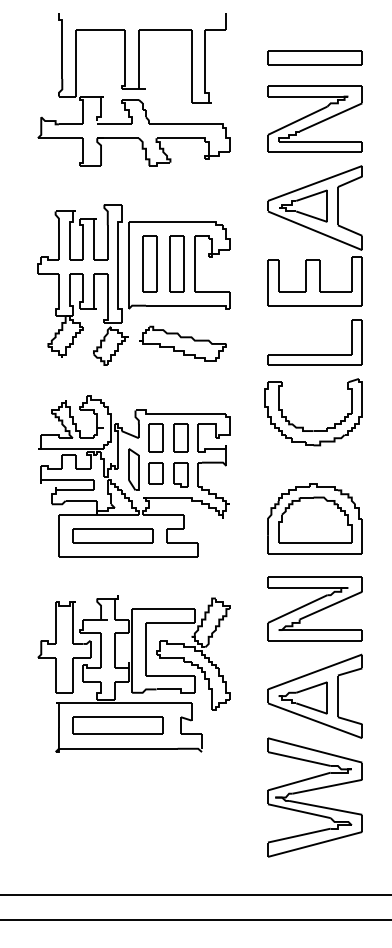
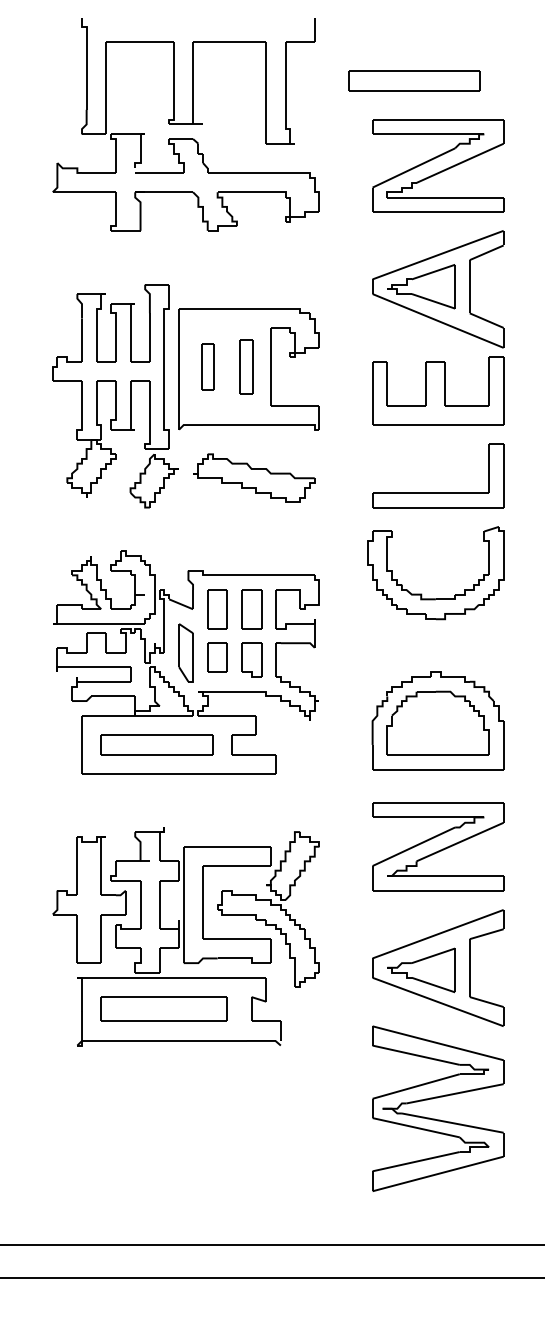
part: (314, 57) -> (413, 80), moved
part: (149, 263) -> (207, 366), size x0.6
part: (176, 263) -> (245, 366), size x0.7

